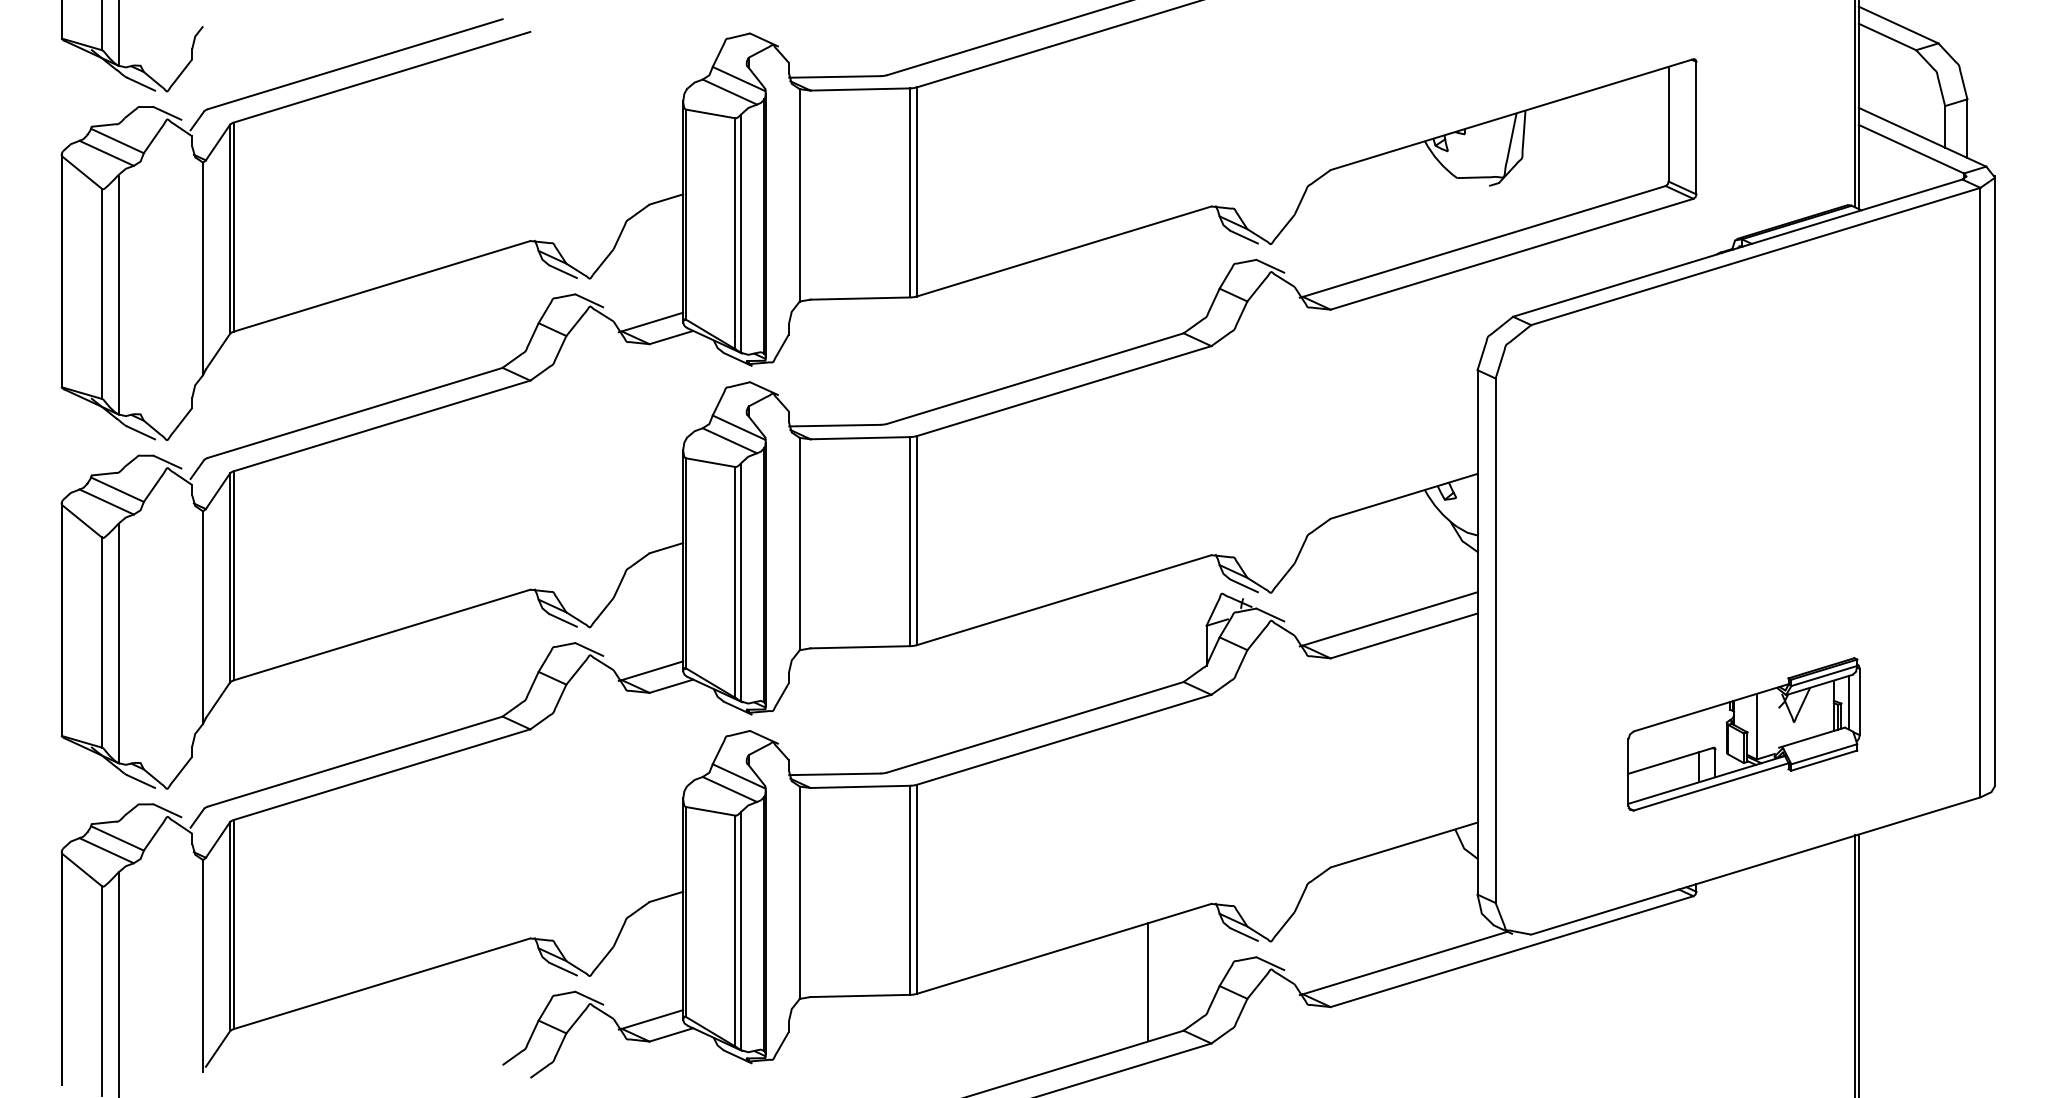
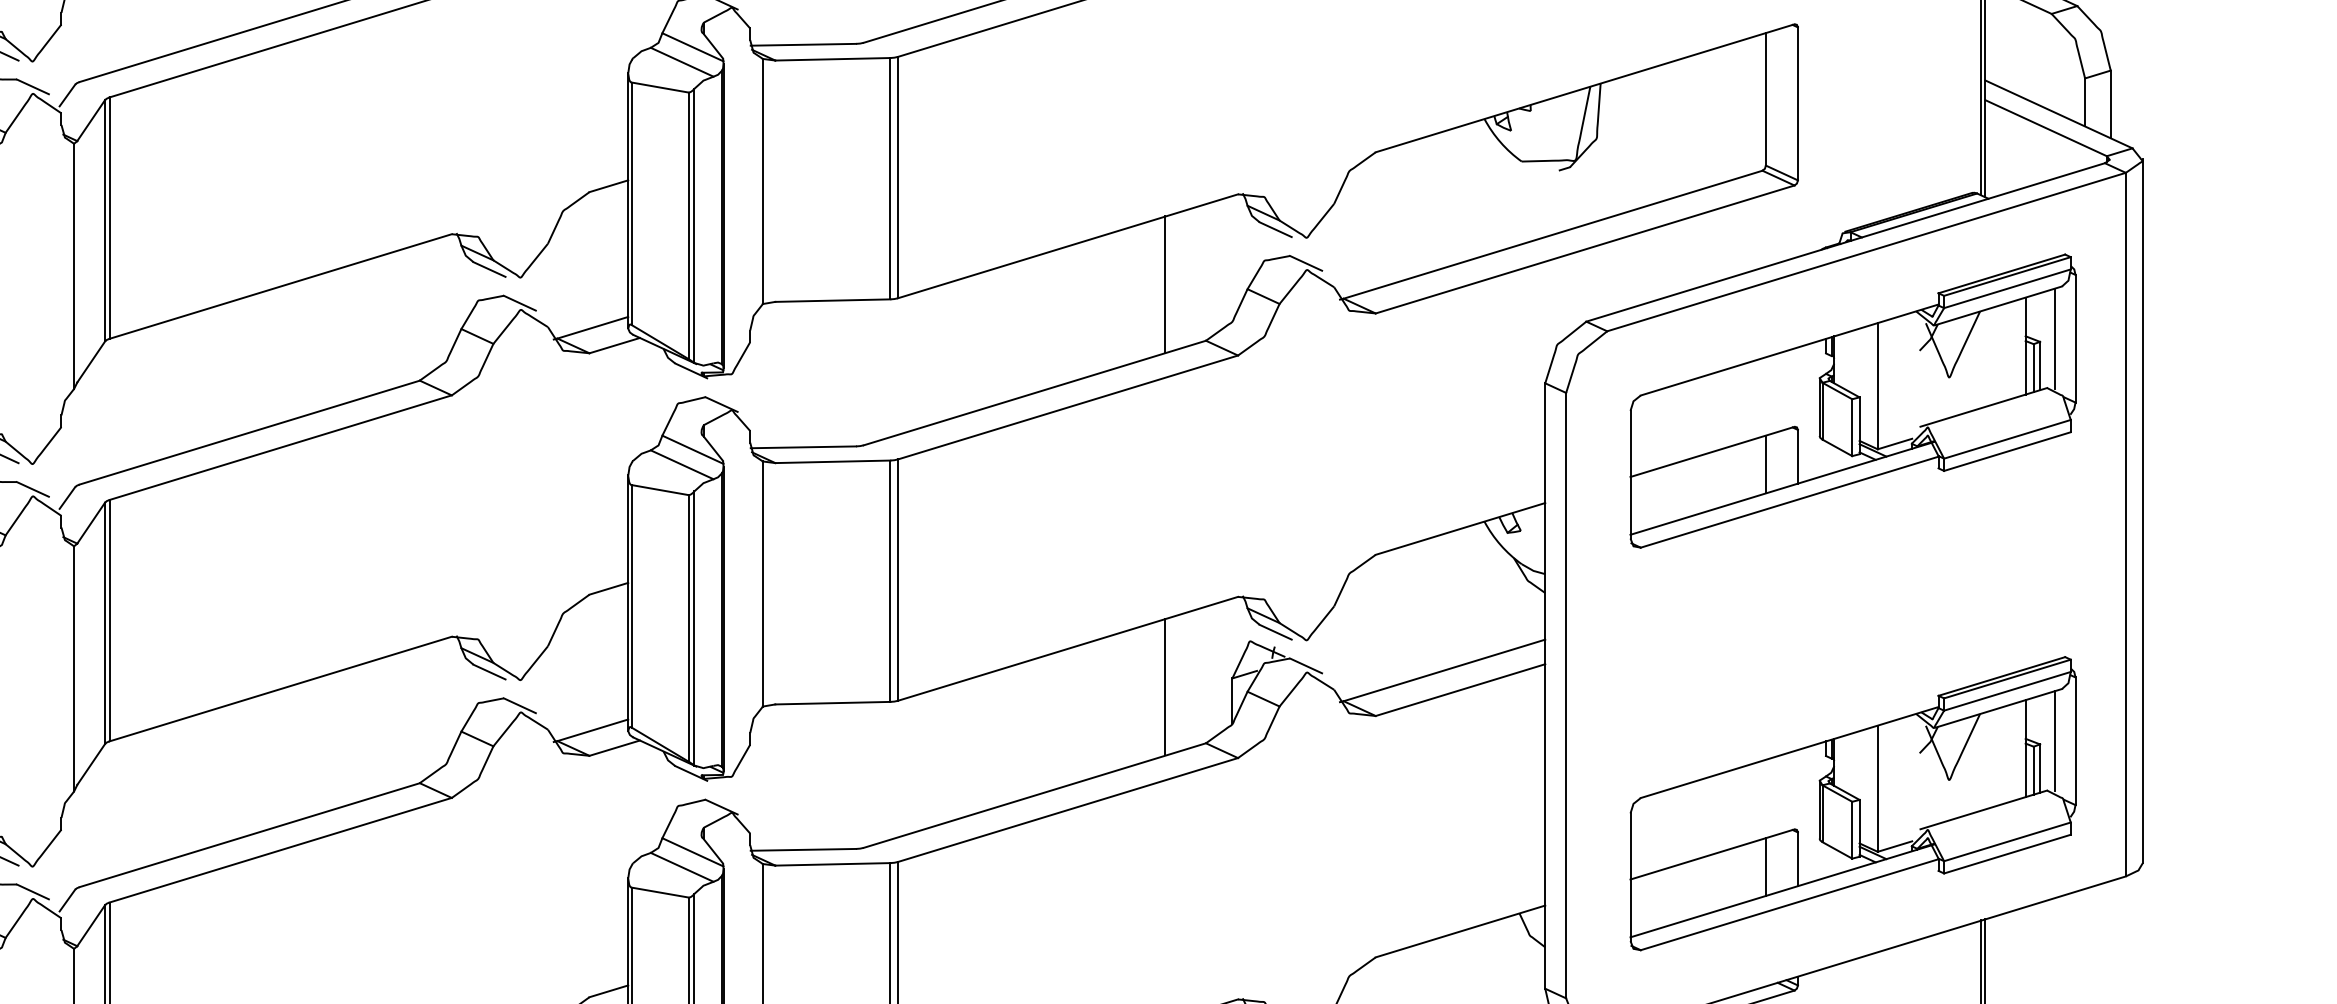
line: (1148, 284) -> (1165, 284), added
part: (1743, 385) -> (1852, 400), added
line: (1148, 633) -> (1165, 687), added
part: (1743, 734) -> (1852, 803), size x1.67

